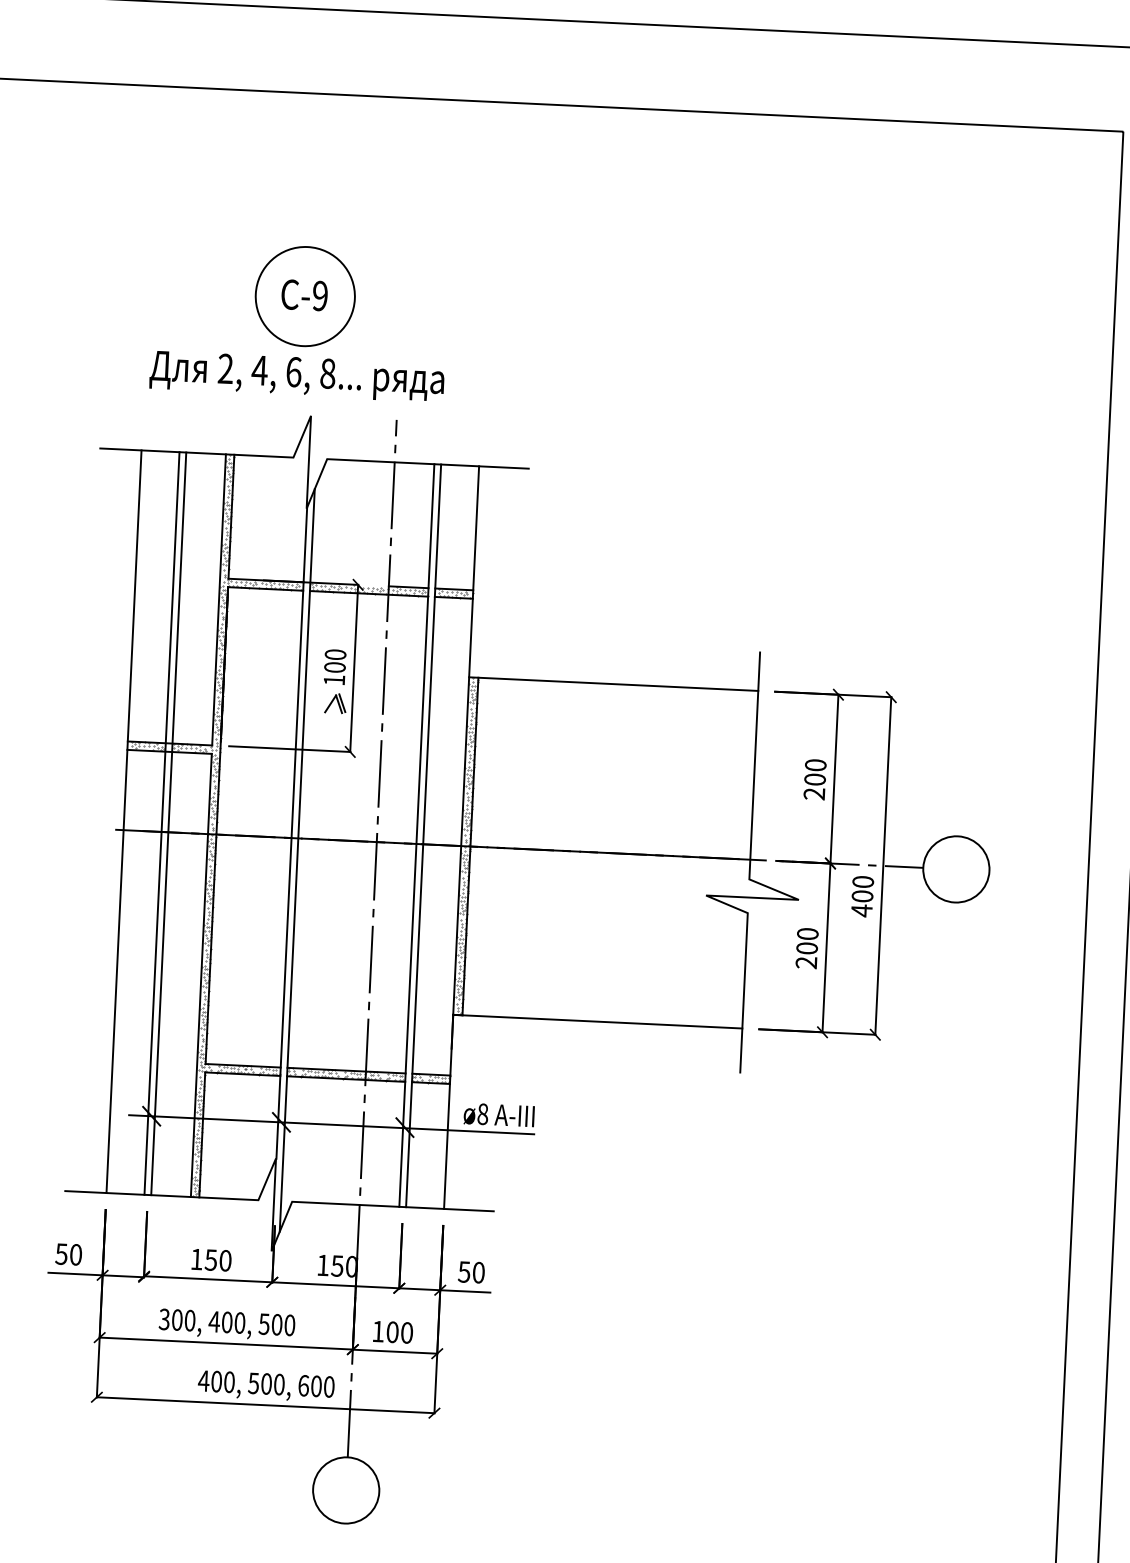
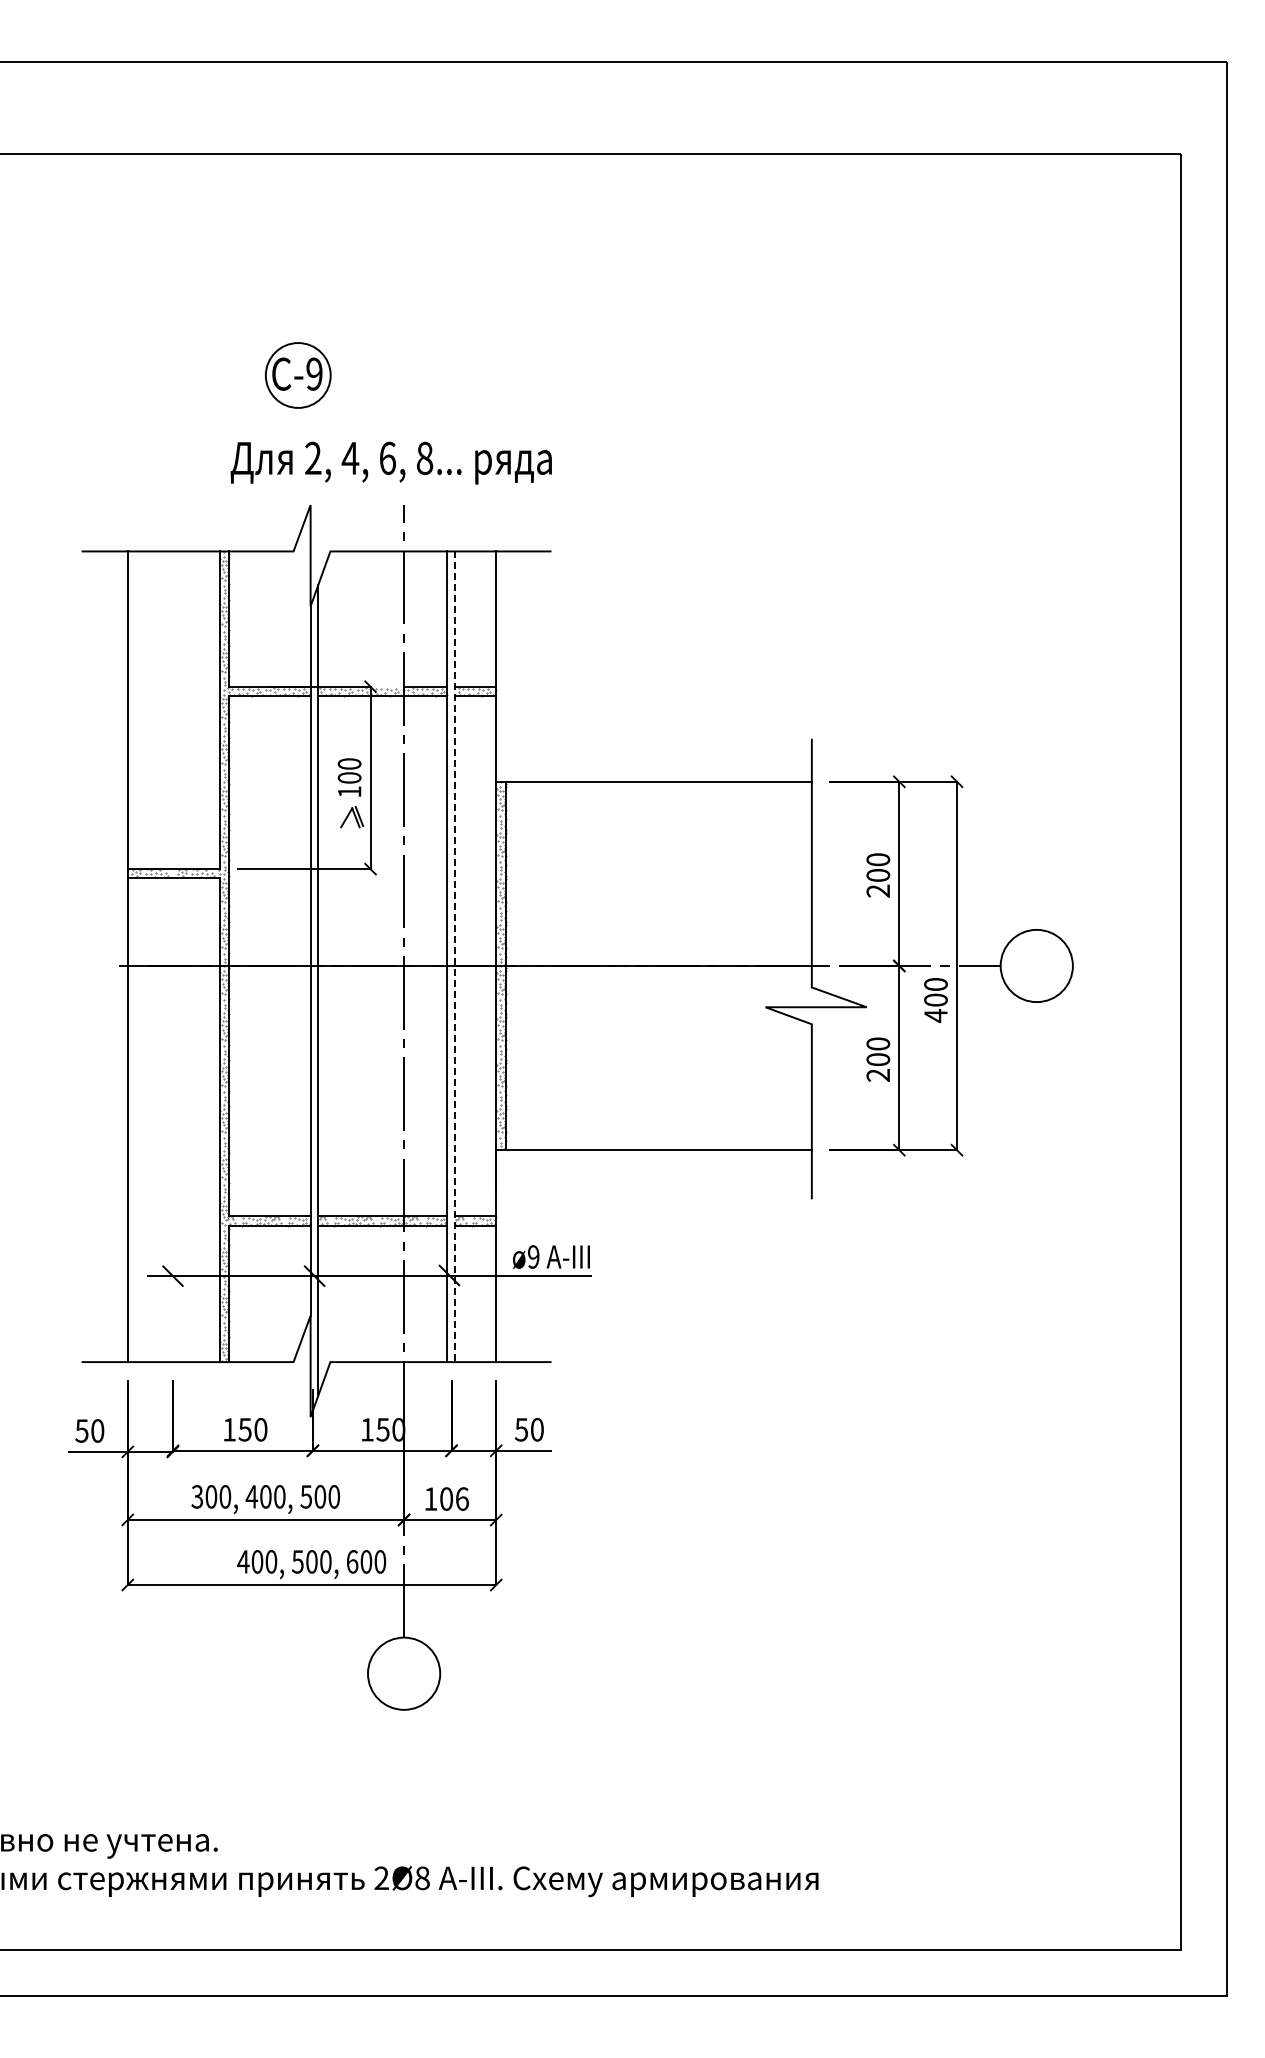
circle: (305, 296) -> (298, 375), size x0.6
text: (296, 376) -> (390, 462), moved
line: (162, 823) -> (169, 956), removed
line: (168, 823) -> (176, 956), removed
line: (423, 836) -> (454, 957), solid -> dashed
text: (482, 1113) -> (533, 1256), ø8 -> ø9
text: (407, 1332) -> (462, 1498), 100 -> 106

